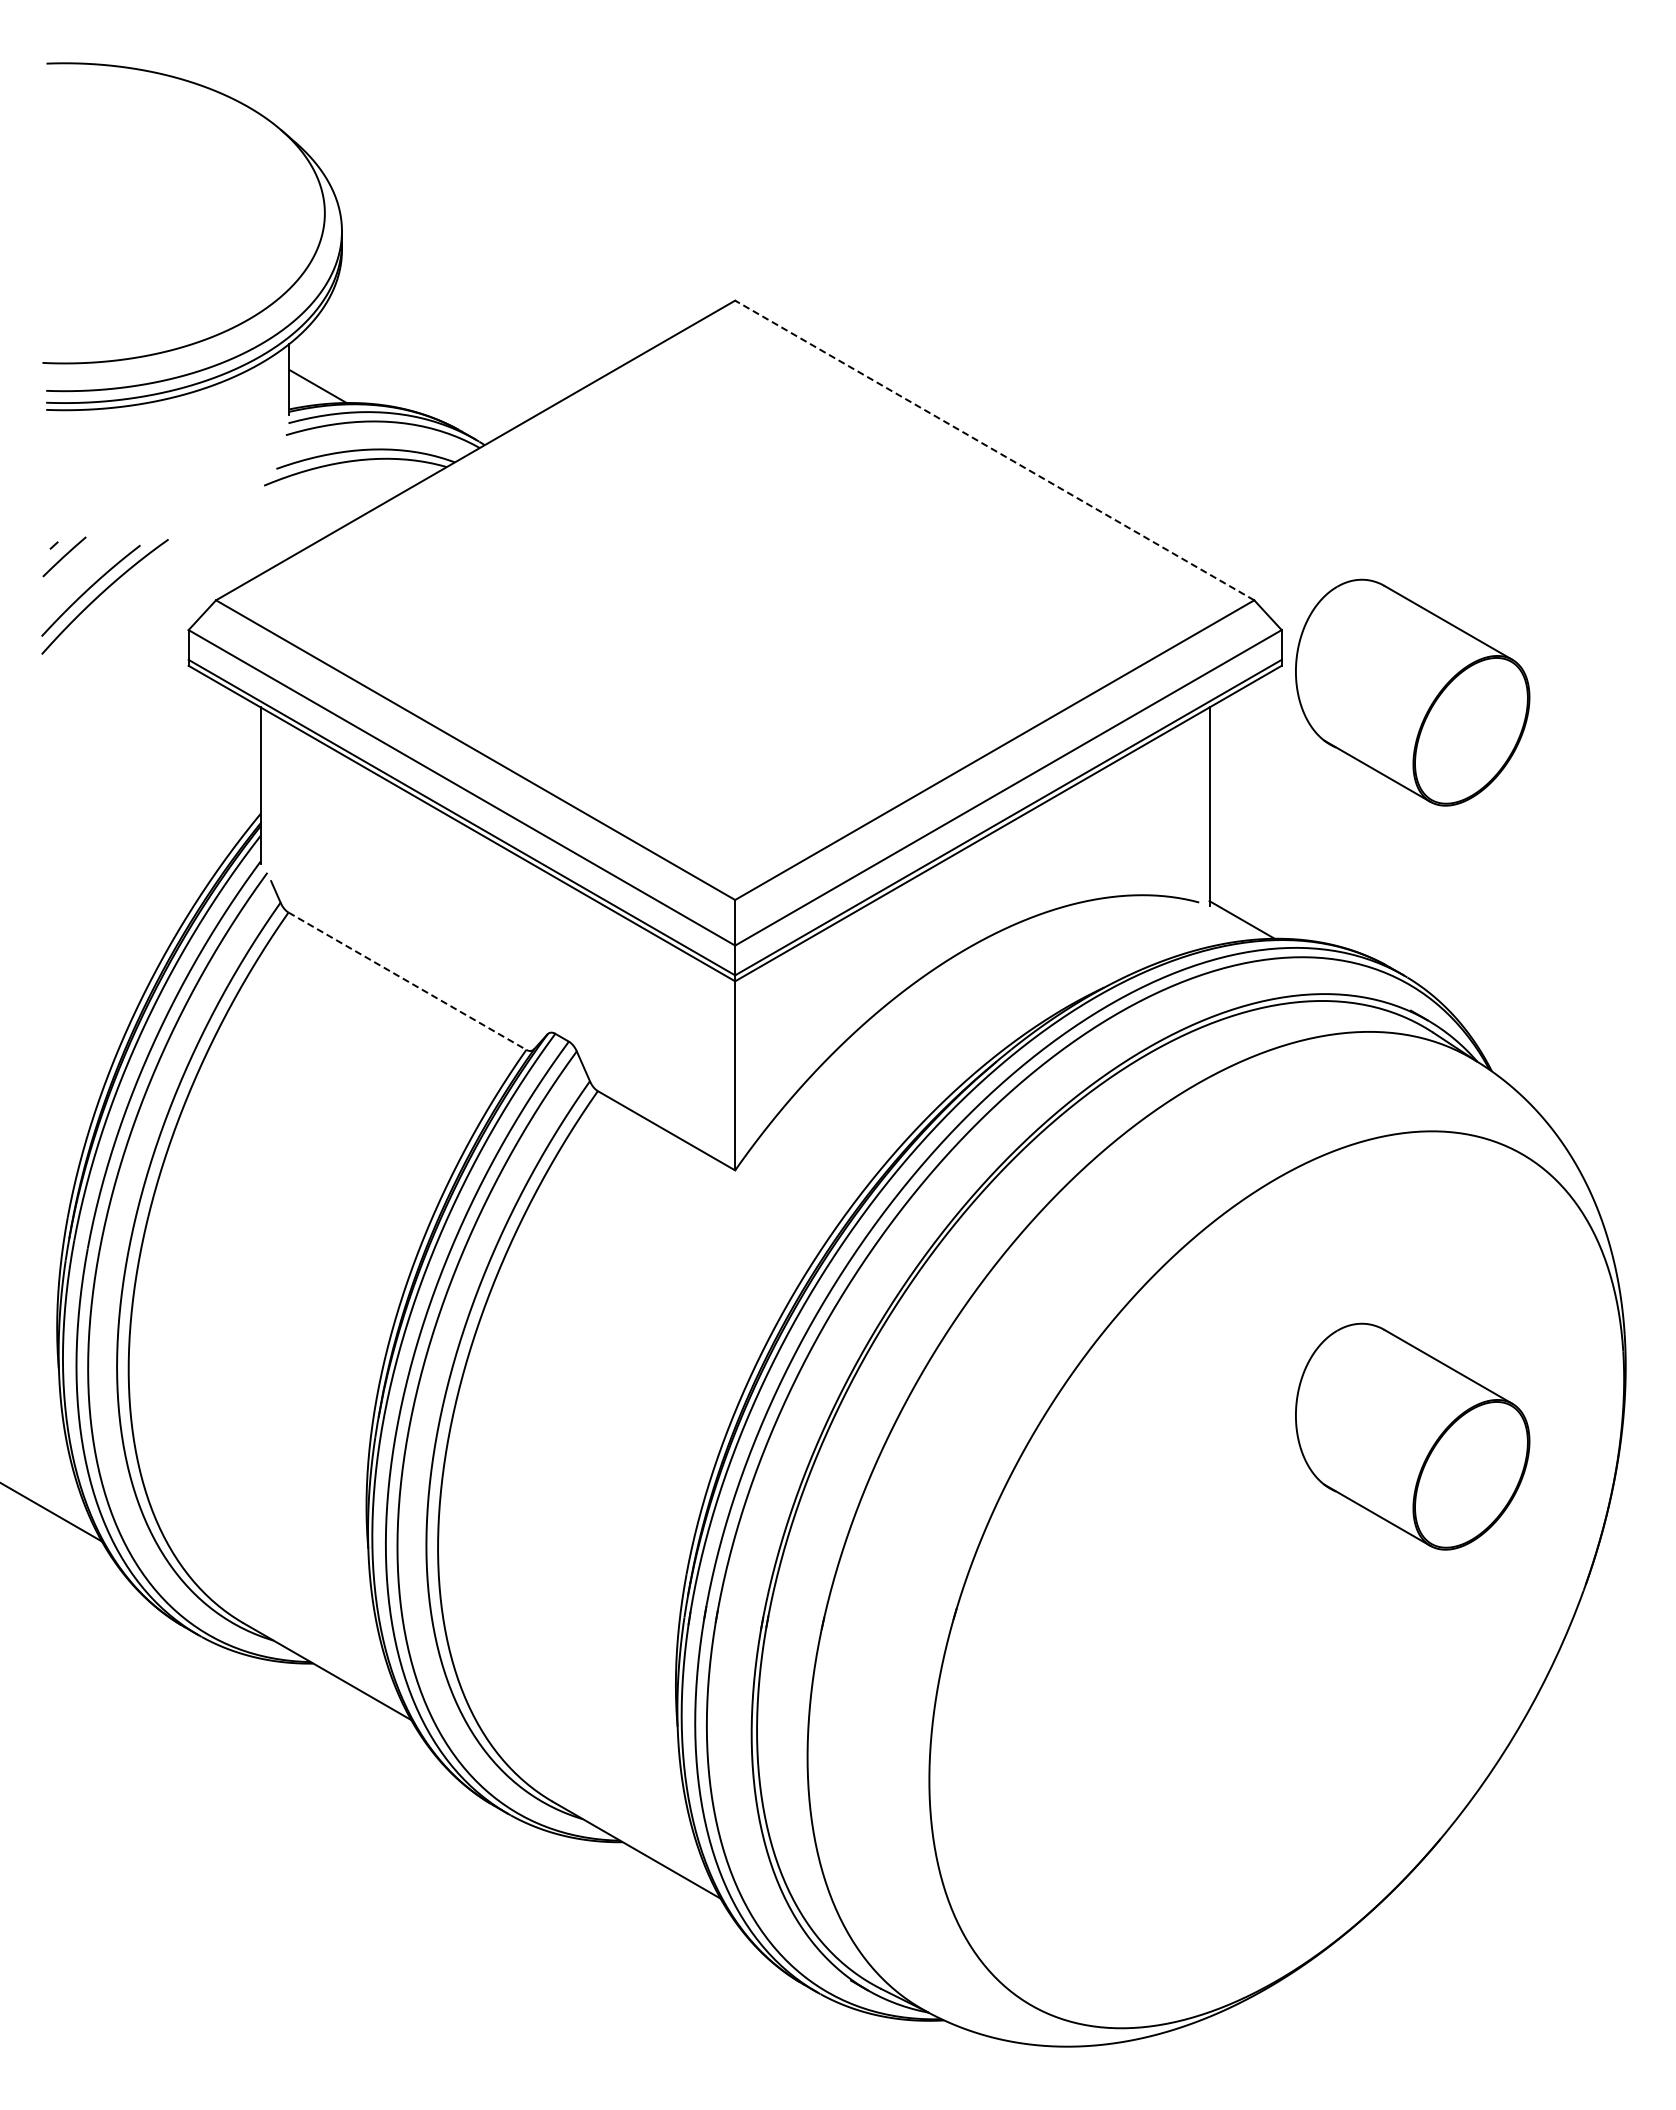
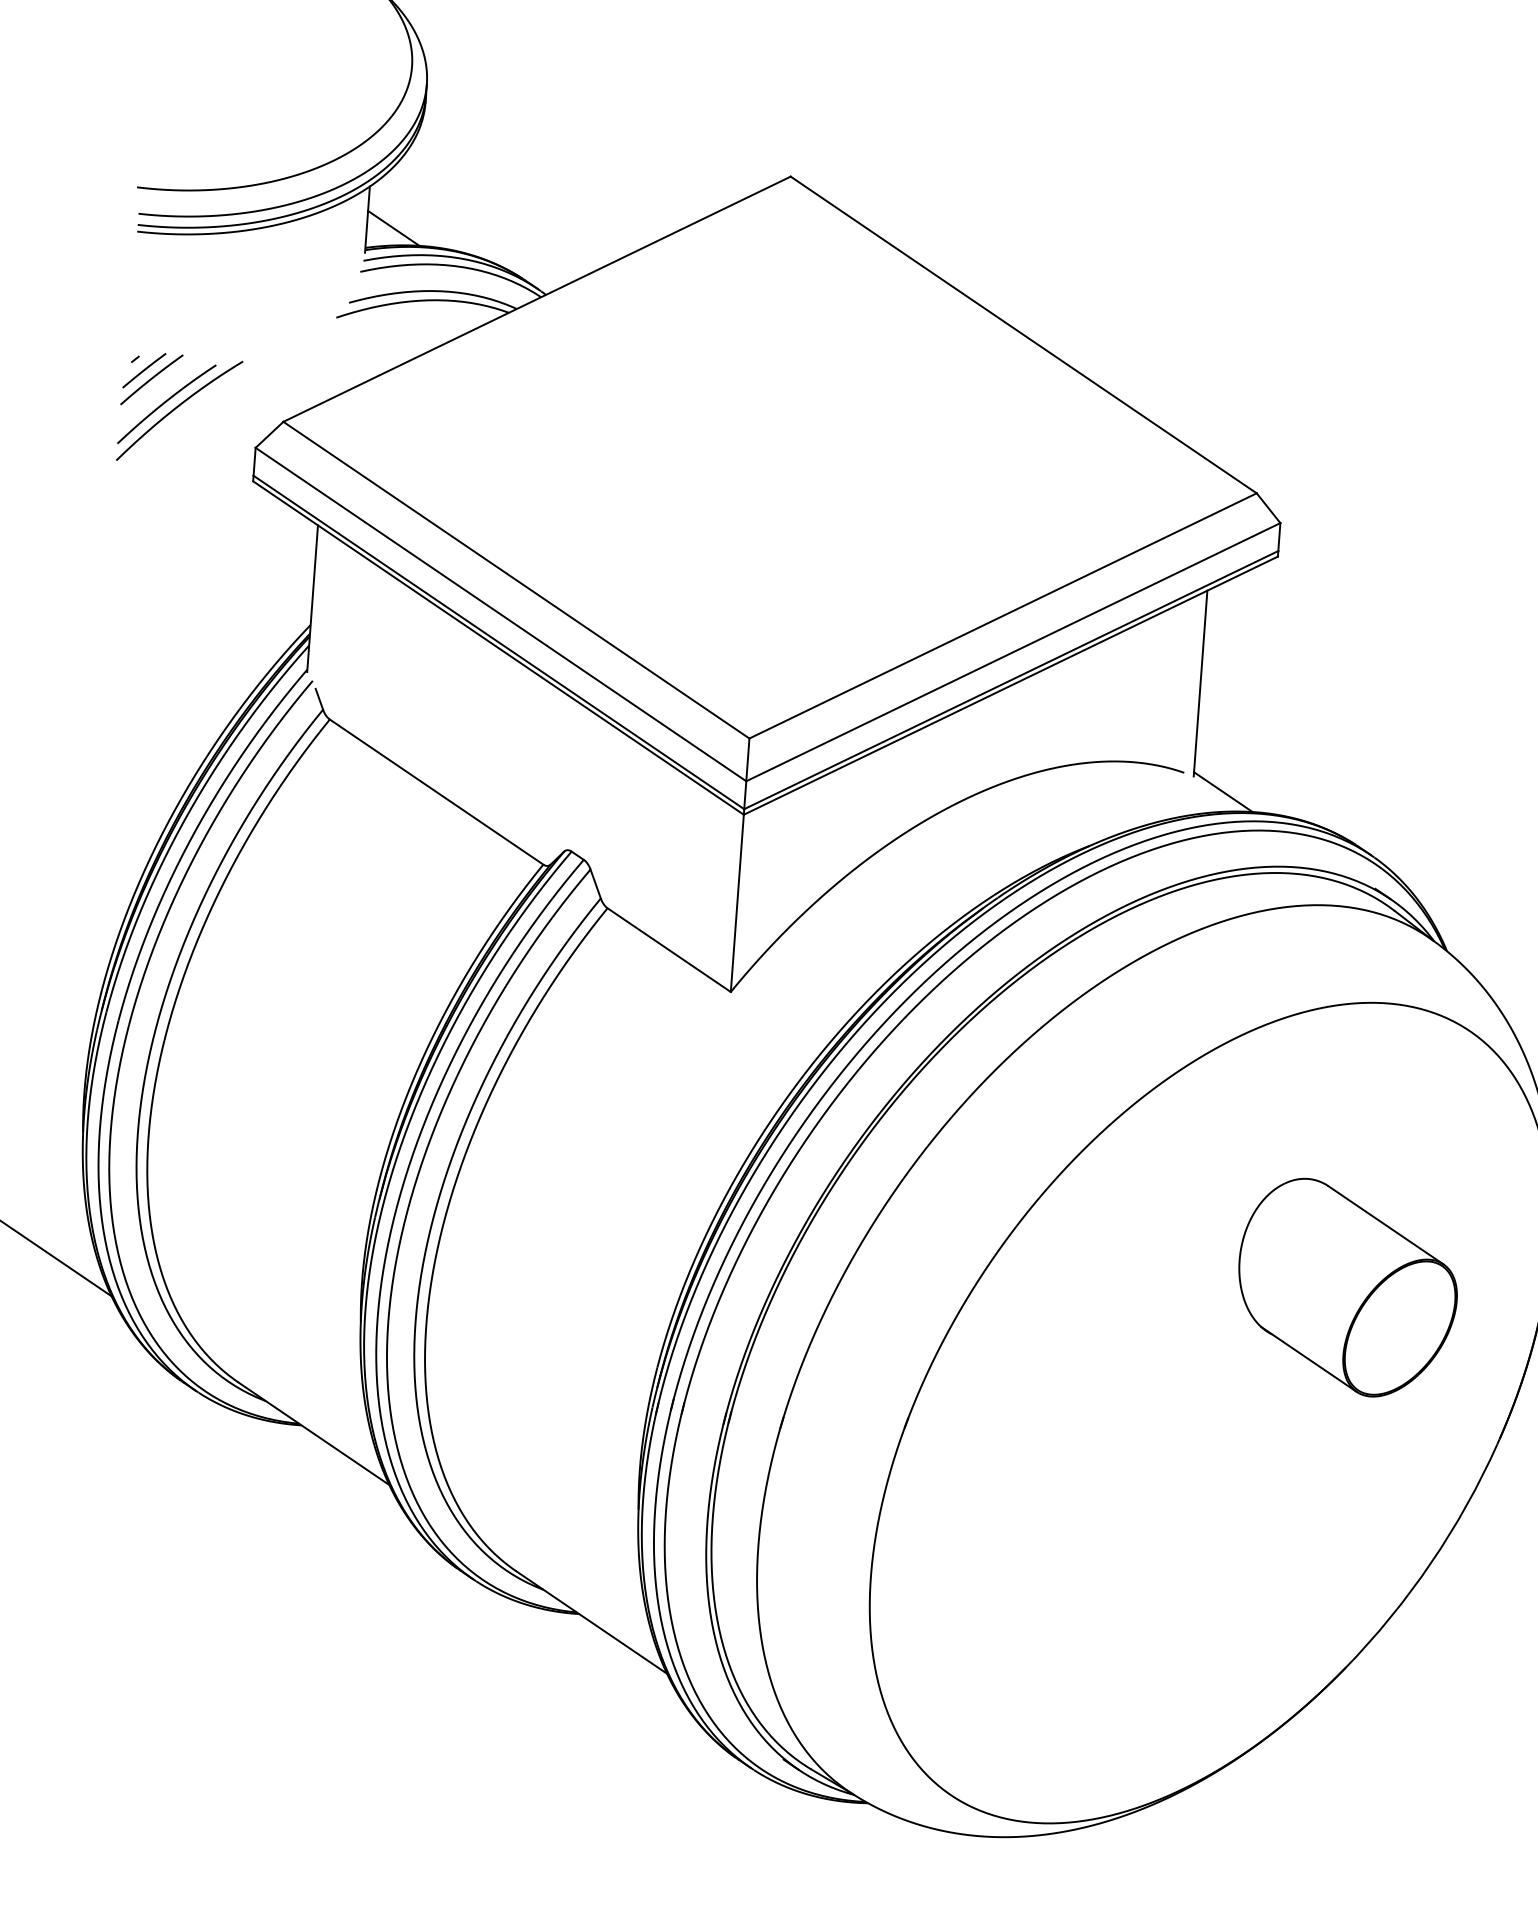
line: (994, 450) -> (1023, 334), dashed -> solid
curve: (72, 565) -> (151, 379), added
part: (1412, 692) -> (1398, 590), removed
line: (407, 981) -> (436, 792), dashed -> solid

